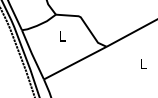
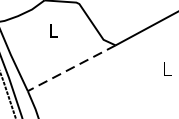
line: (74, 63) -> (70, 68), solid -> dashed

